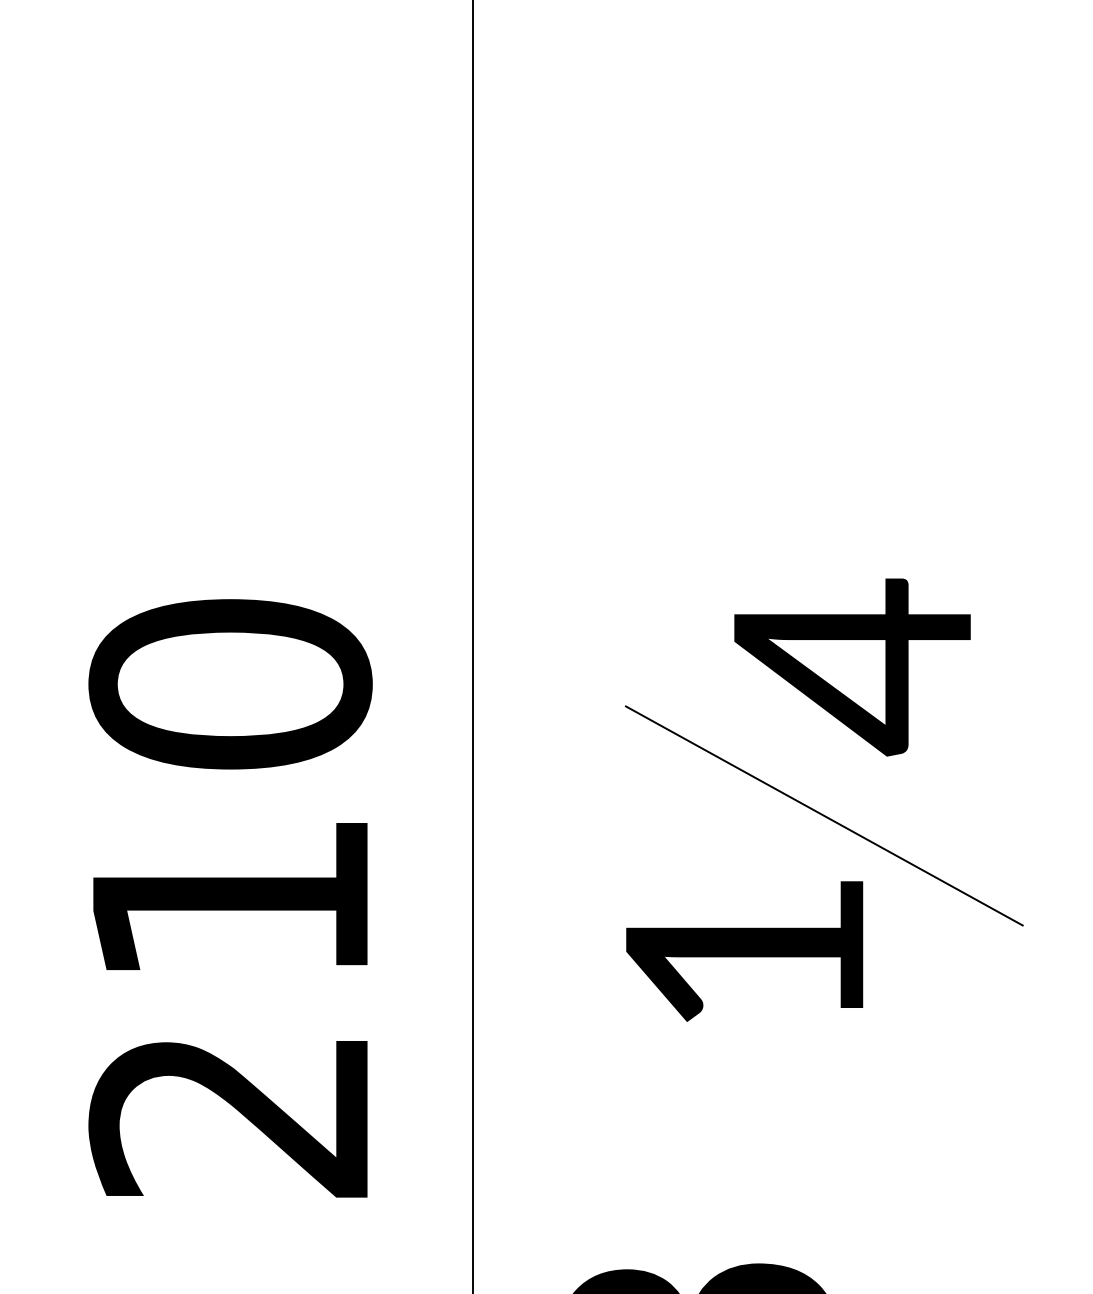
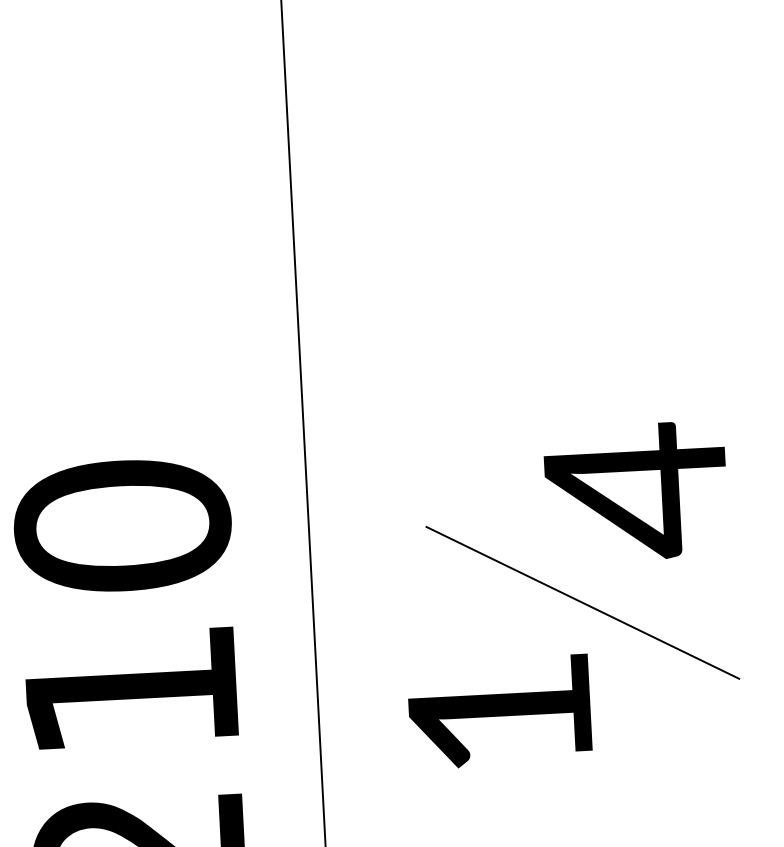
text: (852, 667) -> (636, 492), moved
text: (744, 951) -> (499, 712), moved

